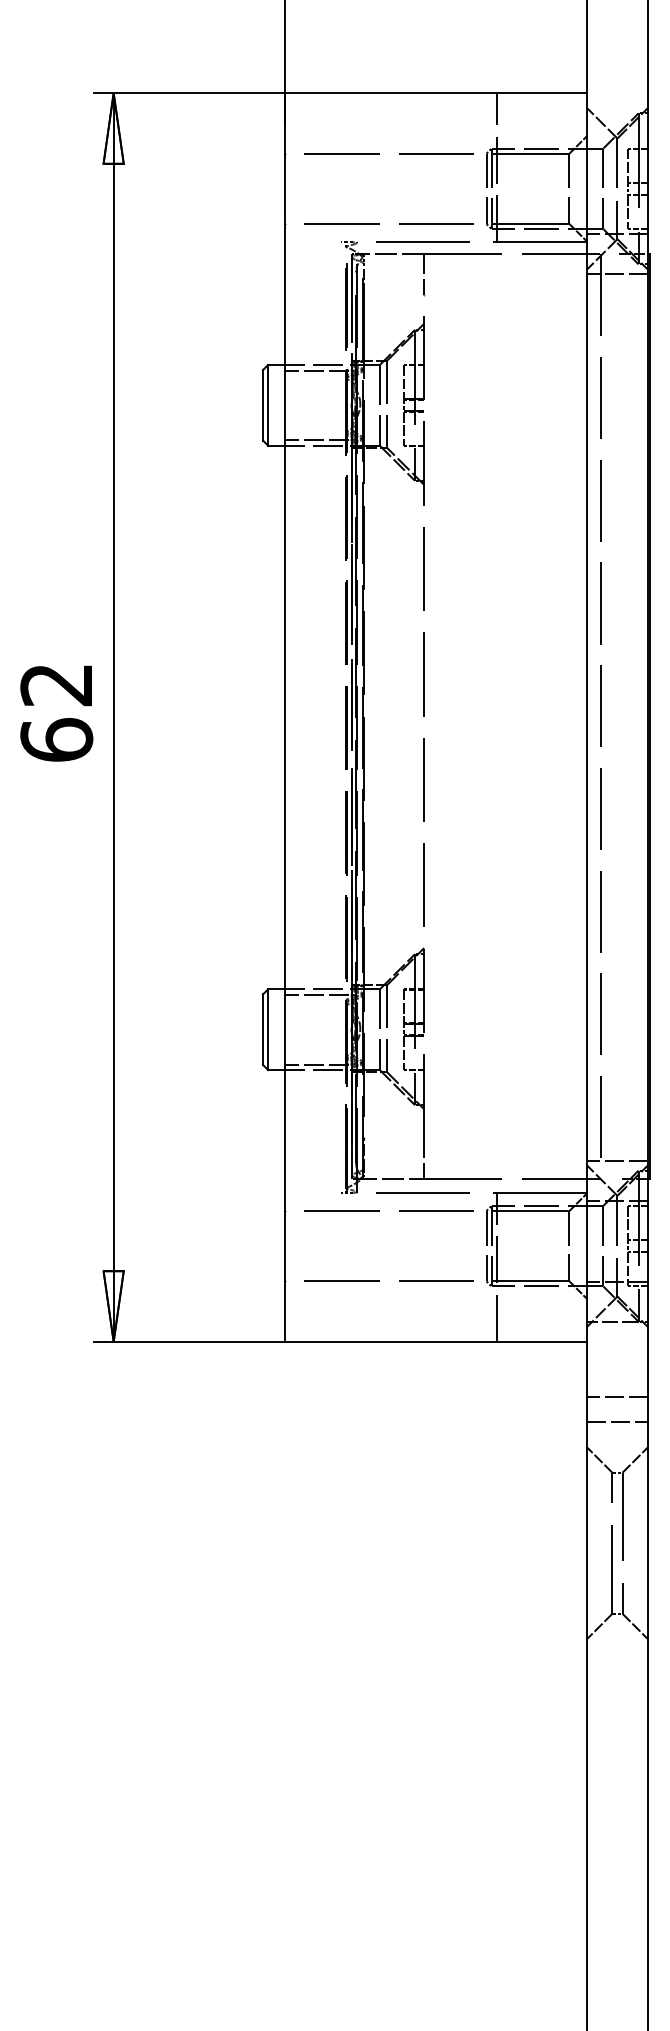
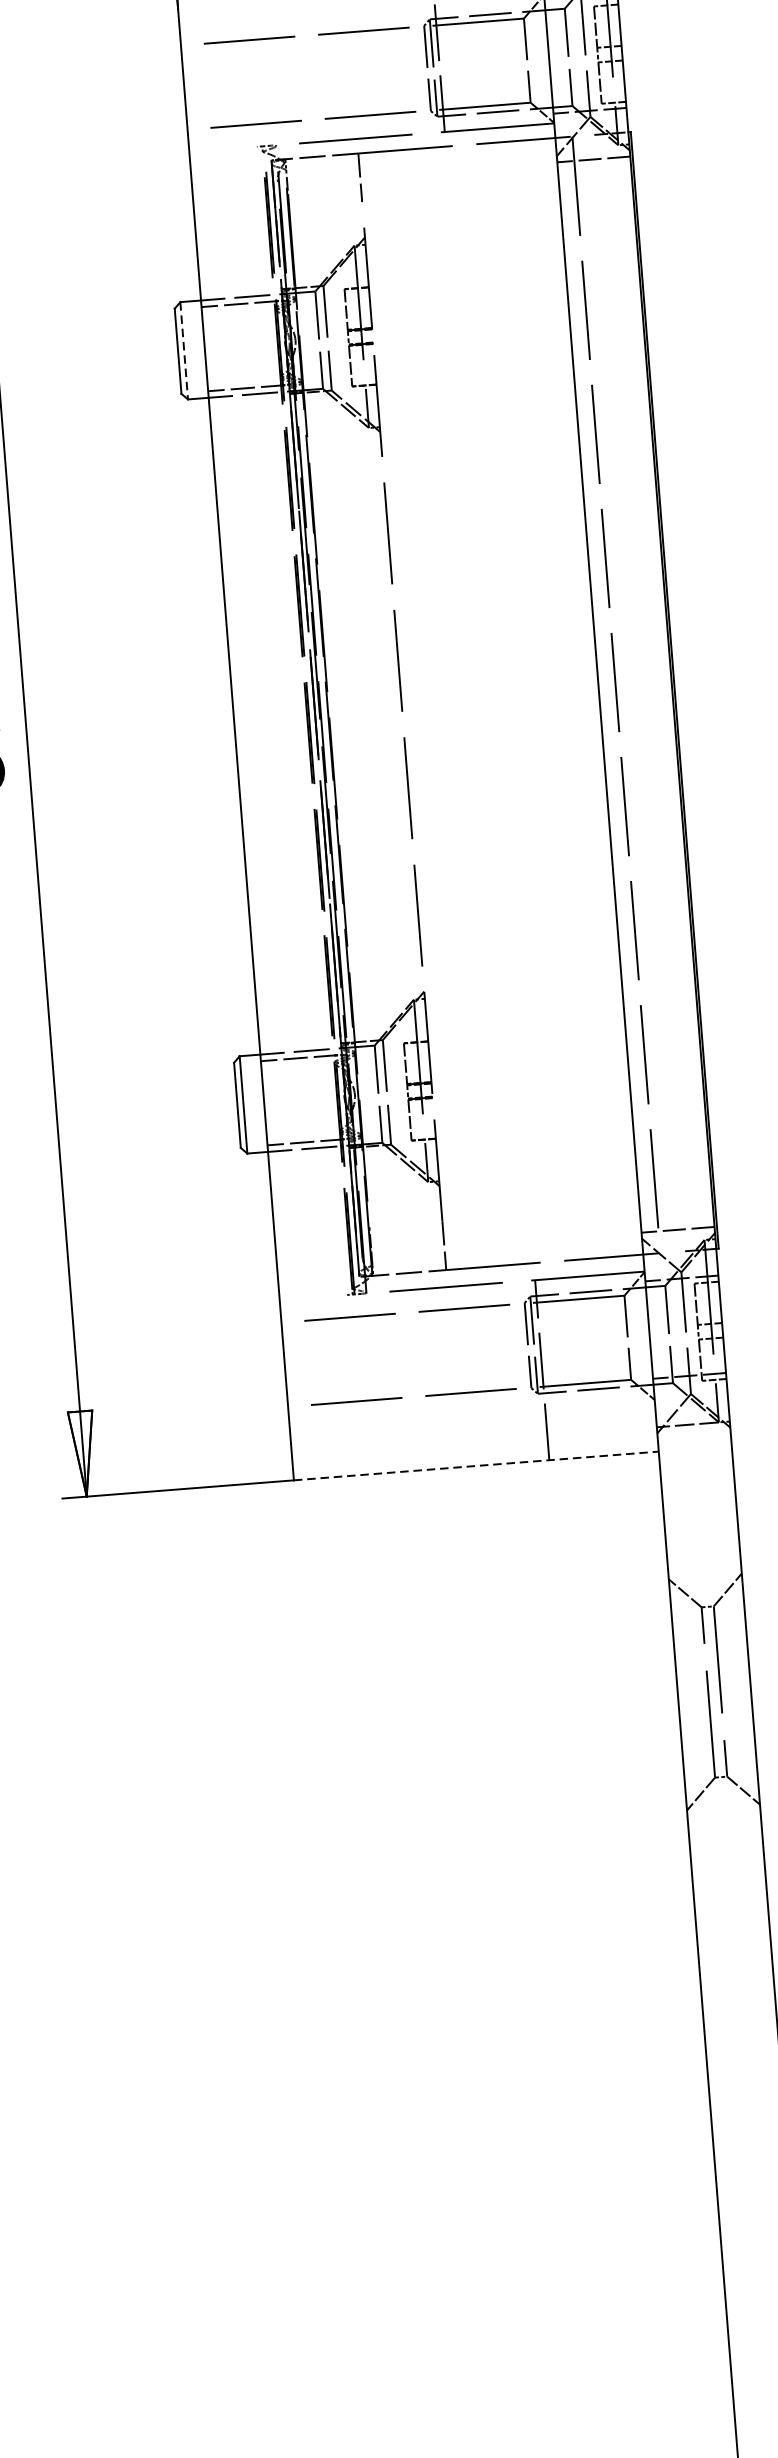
line: (268, 405) -> (184, 350), solid -> dashed
line: (436, 1341) -> (476, 1465), solid -> dashed
line: (617, 1397) -> (700, 1515), removed
line: (617, 1422) -> (702, 1546), removed

